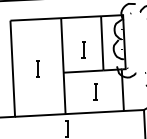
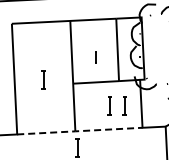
part: (83, 49) -> (95, 57), size x0.6
part: (108, 91) -> (124, 105), added
line: (69, 114) -> (79, 131), solid -> dashed

